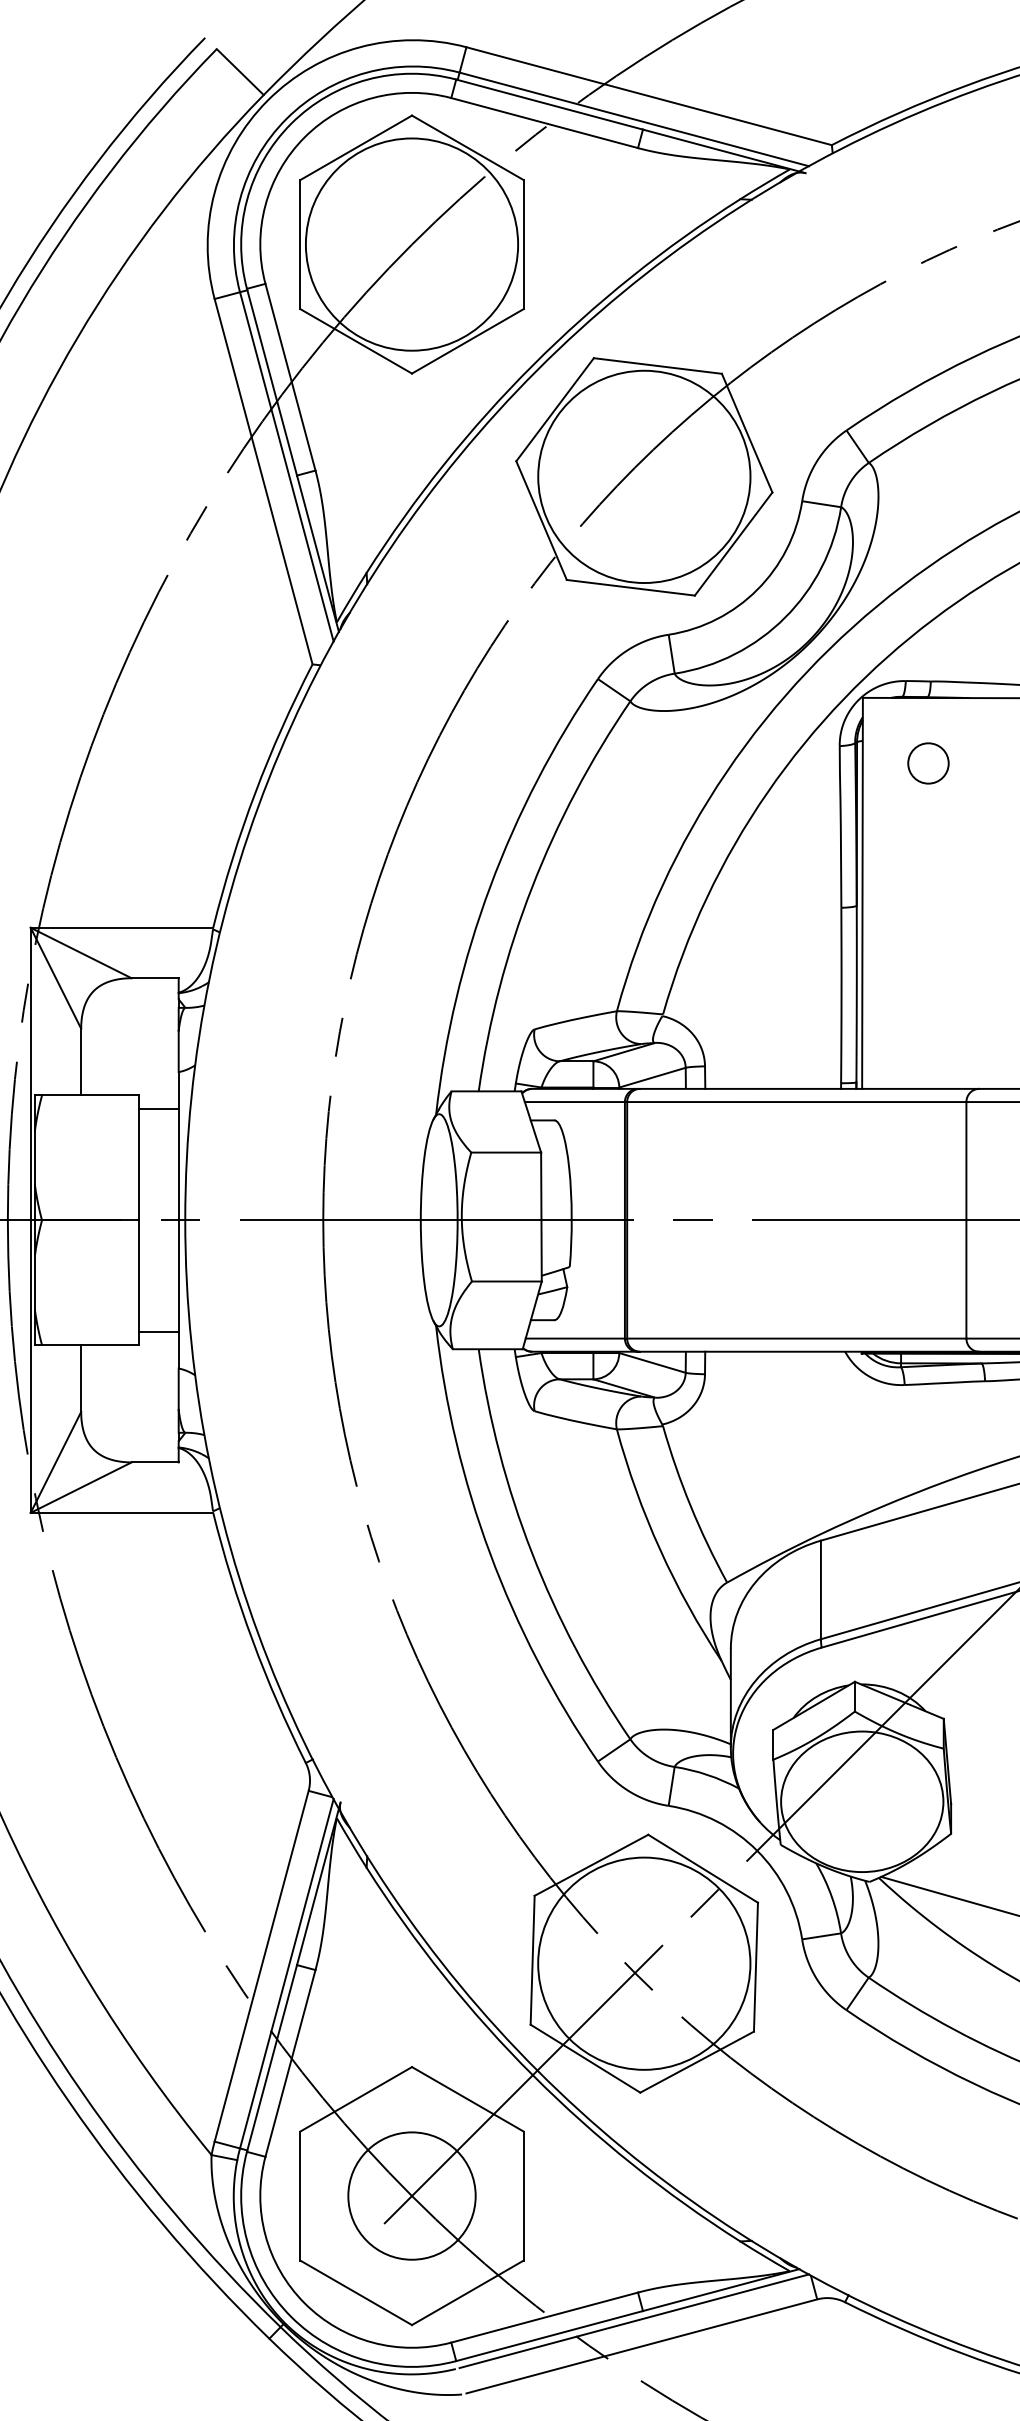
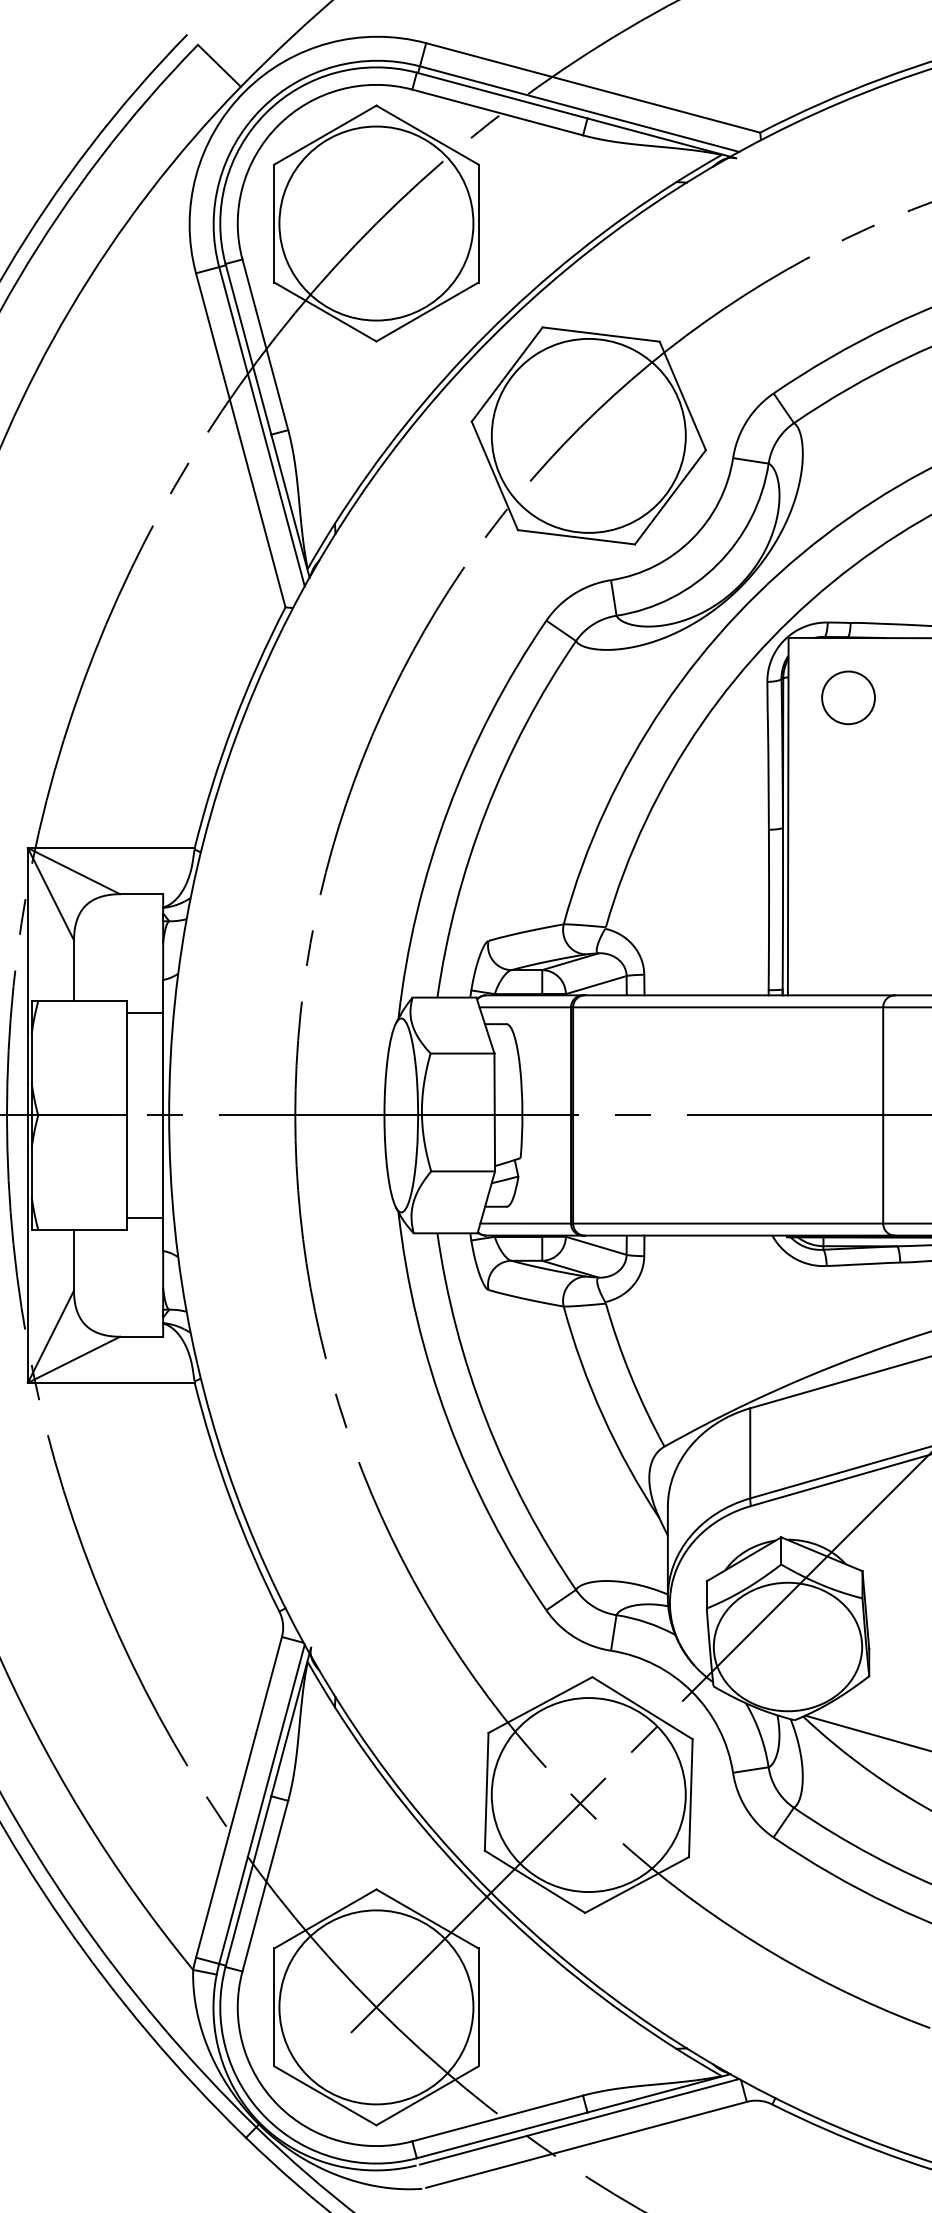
part: (928, 763) -> (848, 697), size x1.43
circle: (411, 2195) -> (375, 2006), size x1.67

